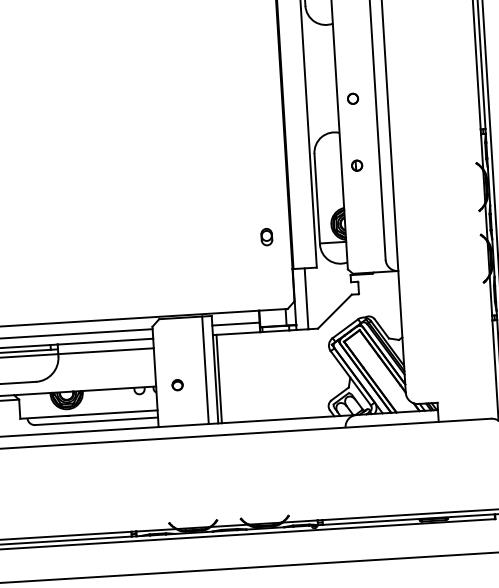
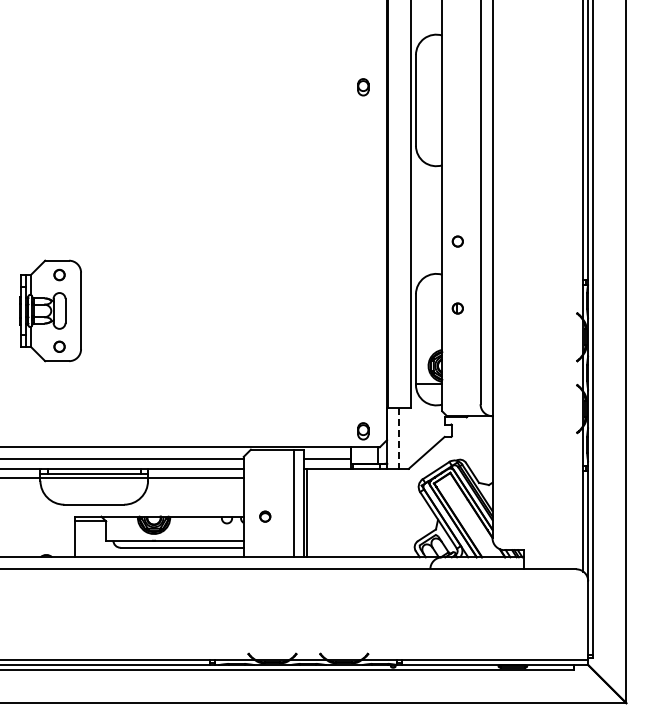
part: (266, 237) -> (363, 431), moved
line: (306, 298) -> (399, 438), solid -> dashed

